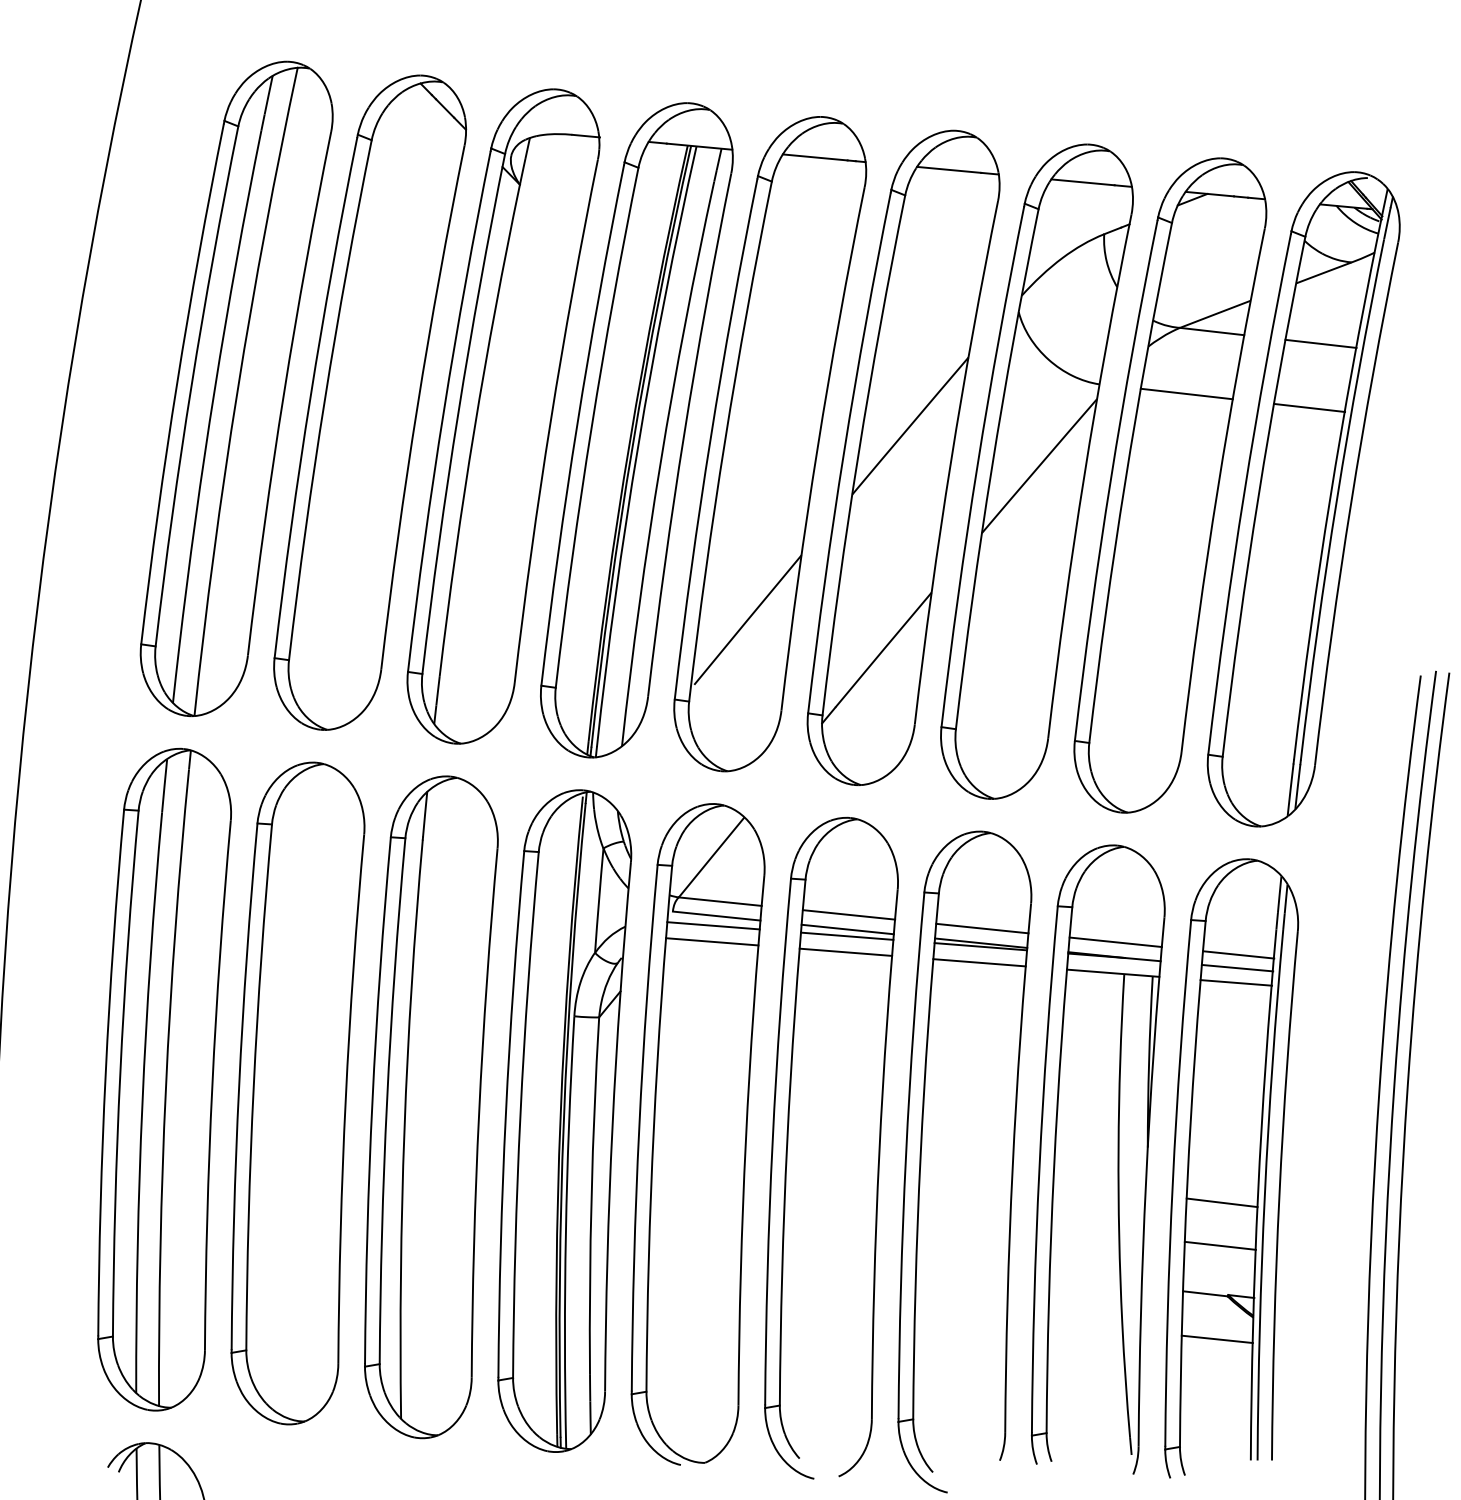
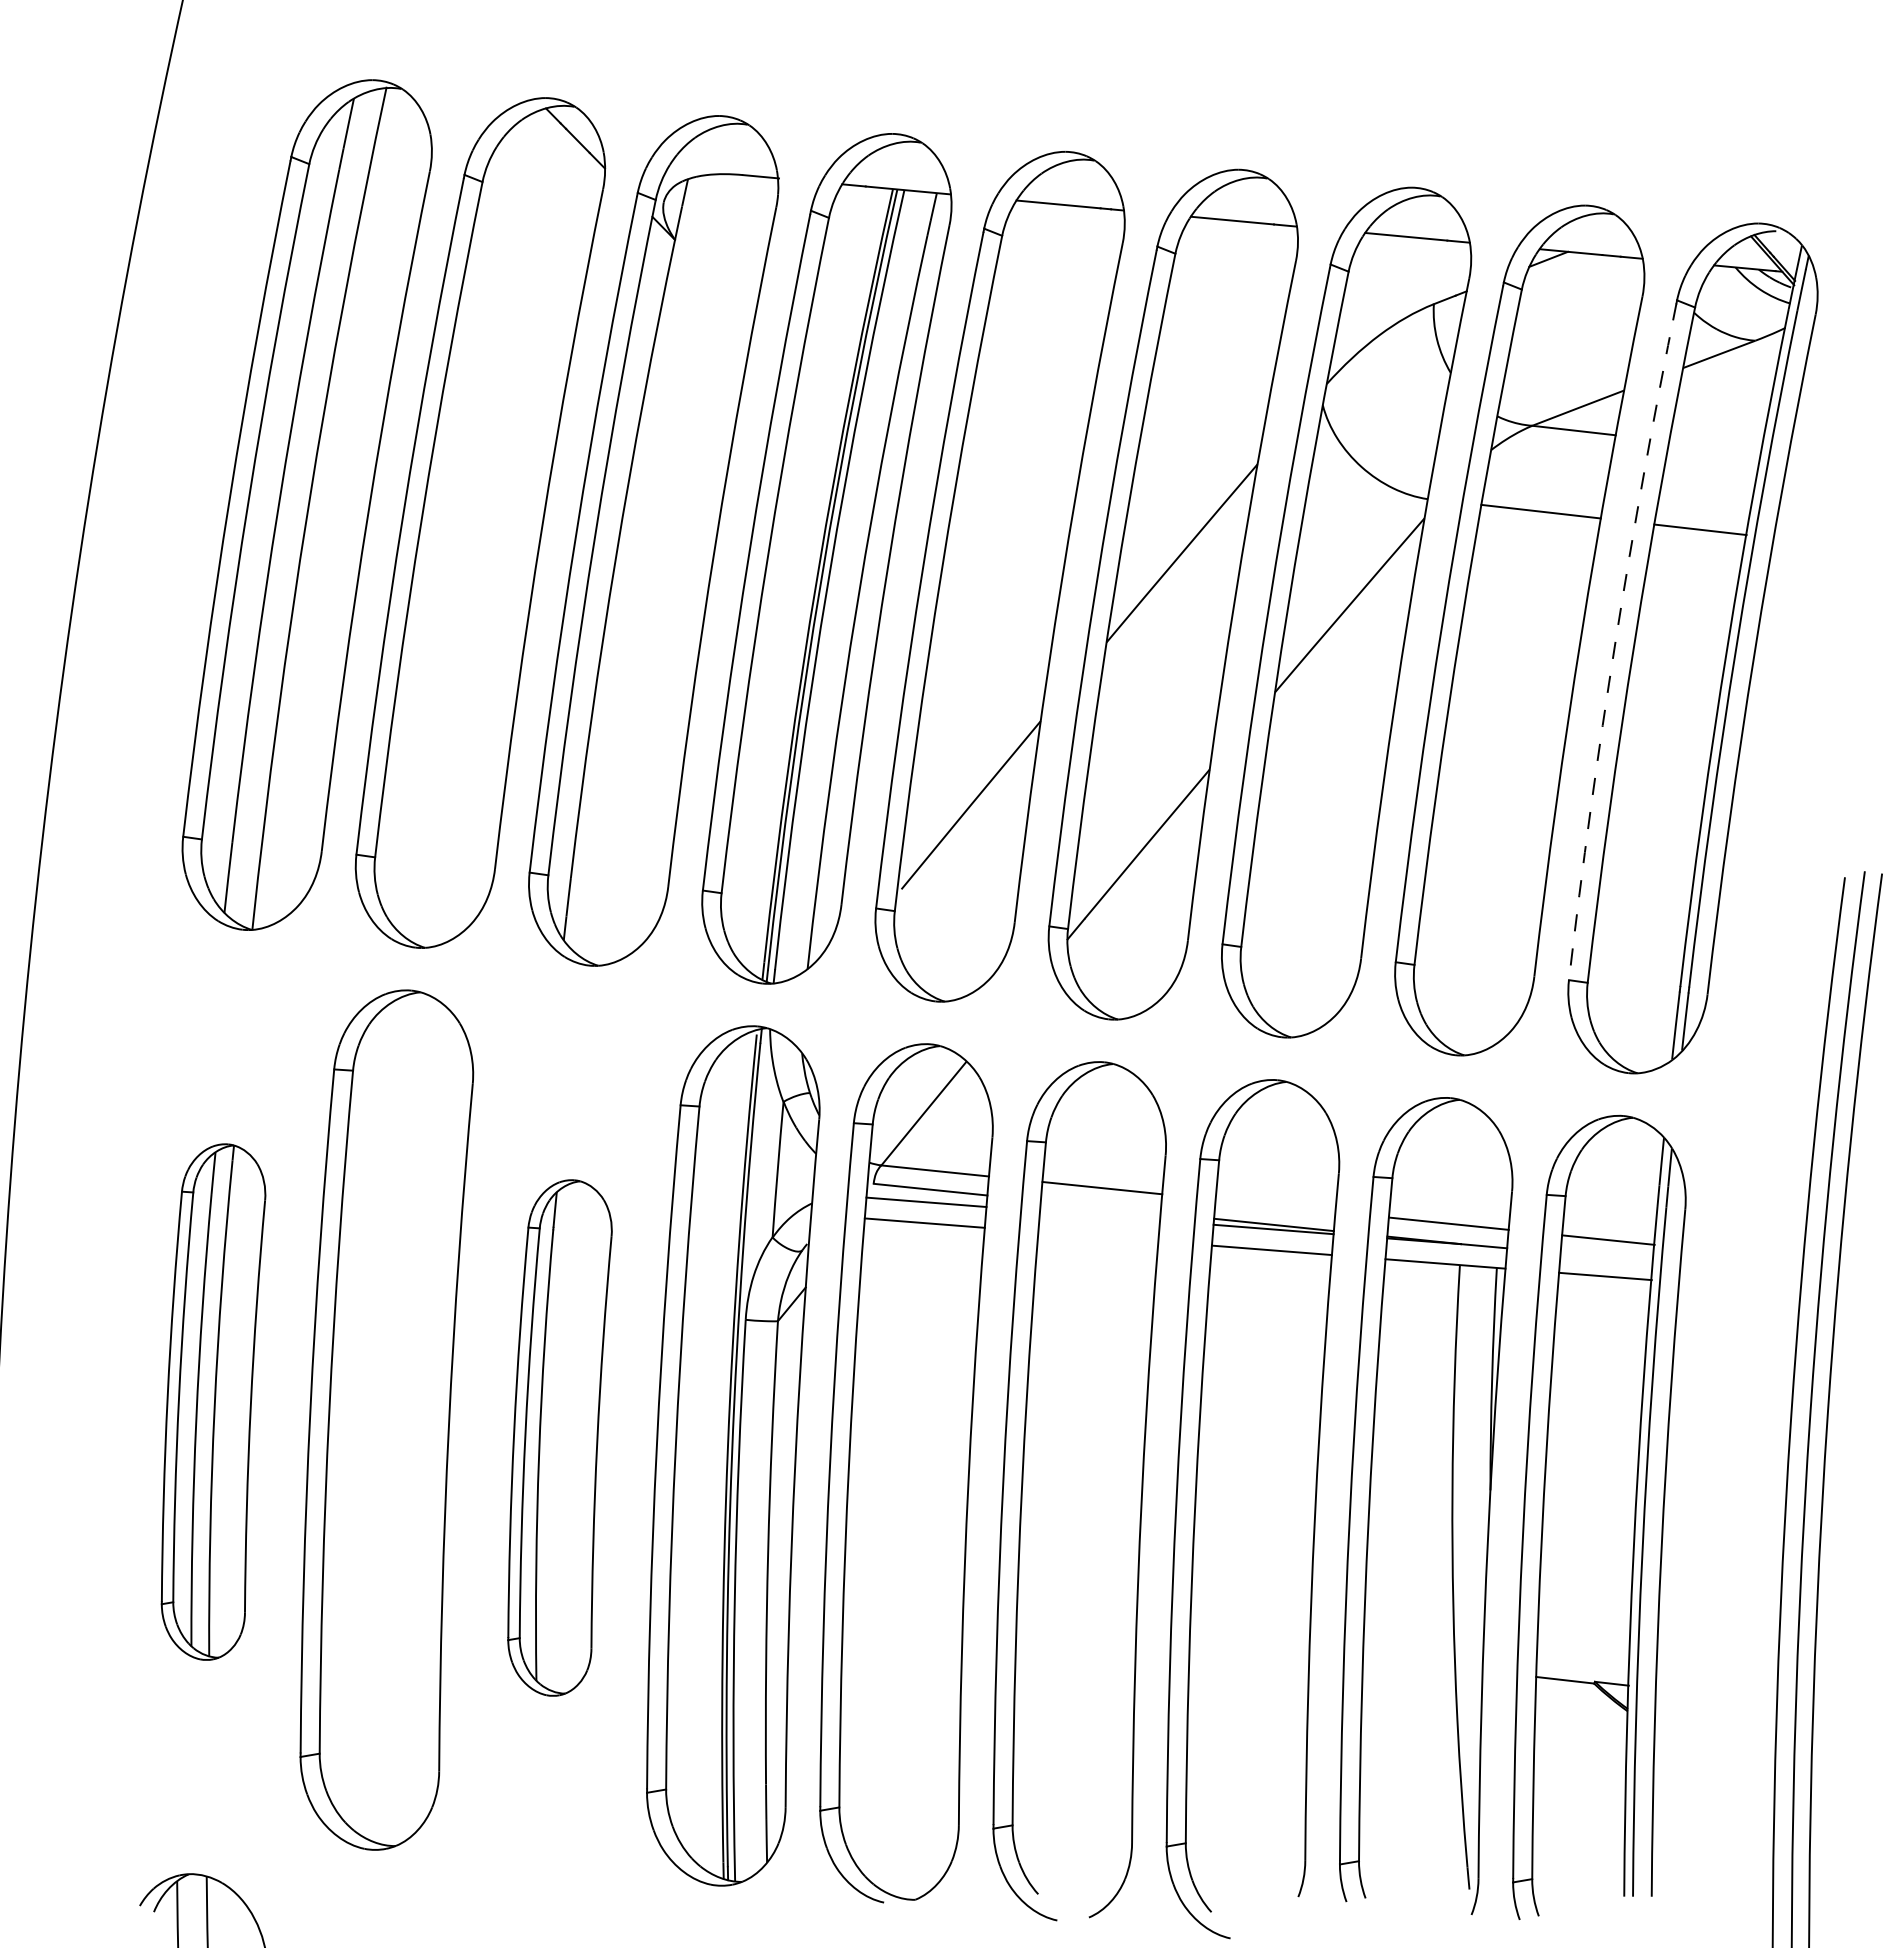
line: (1321, 343) -> (1715, 446), removed
arc: (1244, 493) -> (1615, 640), solid -> dashed
line: (982, 928) -> (1275, 1205), removed
line: (847, 929) -> (1100, 1207), removed
line: (847, 935) -> (1100, 1215), removed
line: (846, 952) -> (1098, 1236), removed
line: (1237, 968) -> (1606, 1257), removed
part: (164, 1079) -> (213, 1401), size x0.6
part: (430, 1106) -> (559, 1437), size x0.6
line: (1221, 1202) -> (1586, 1561), removed
line: (1220, 1245) -> (1584, 1617), removed
line: (1217, 1339) -> (1580, 1739), removed

